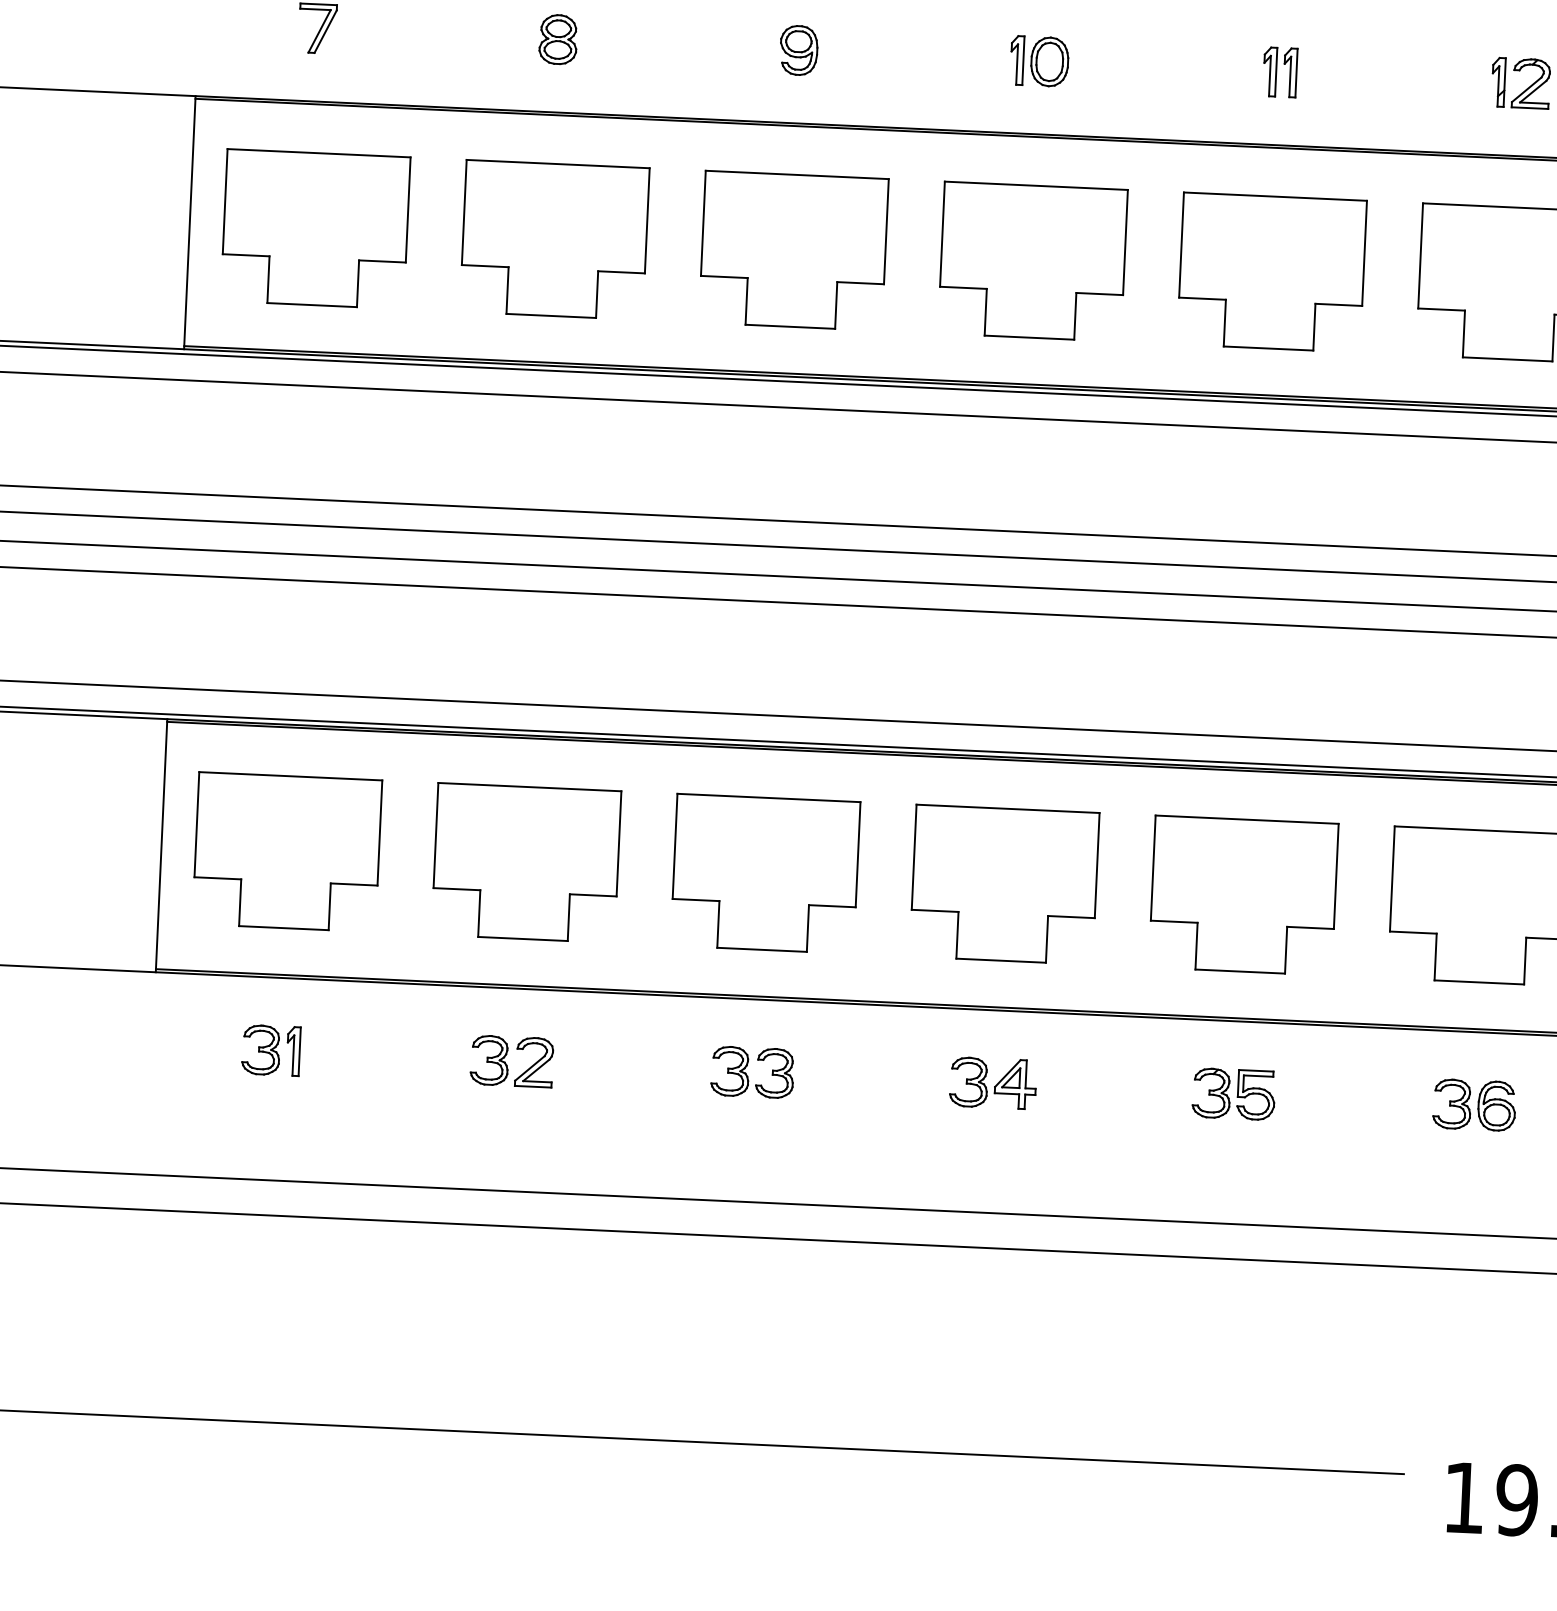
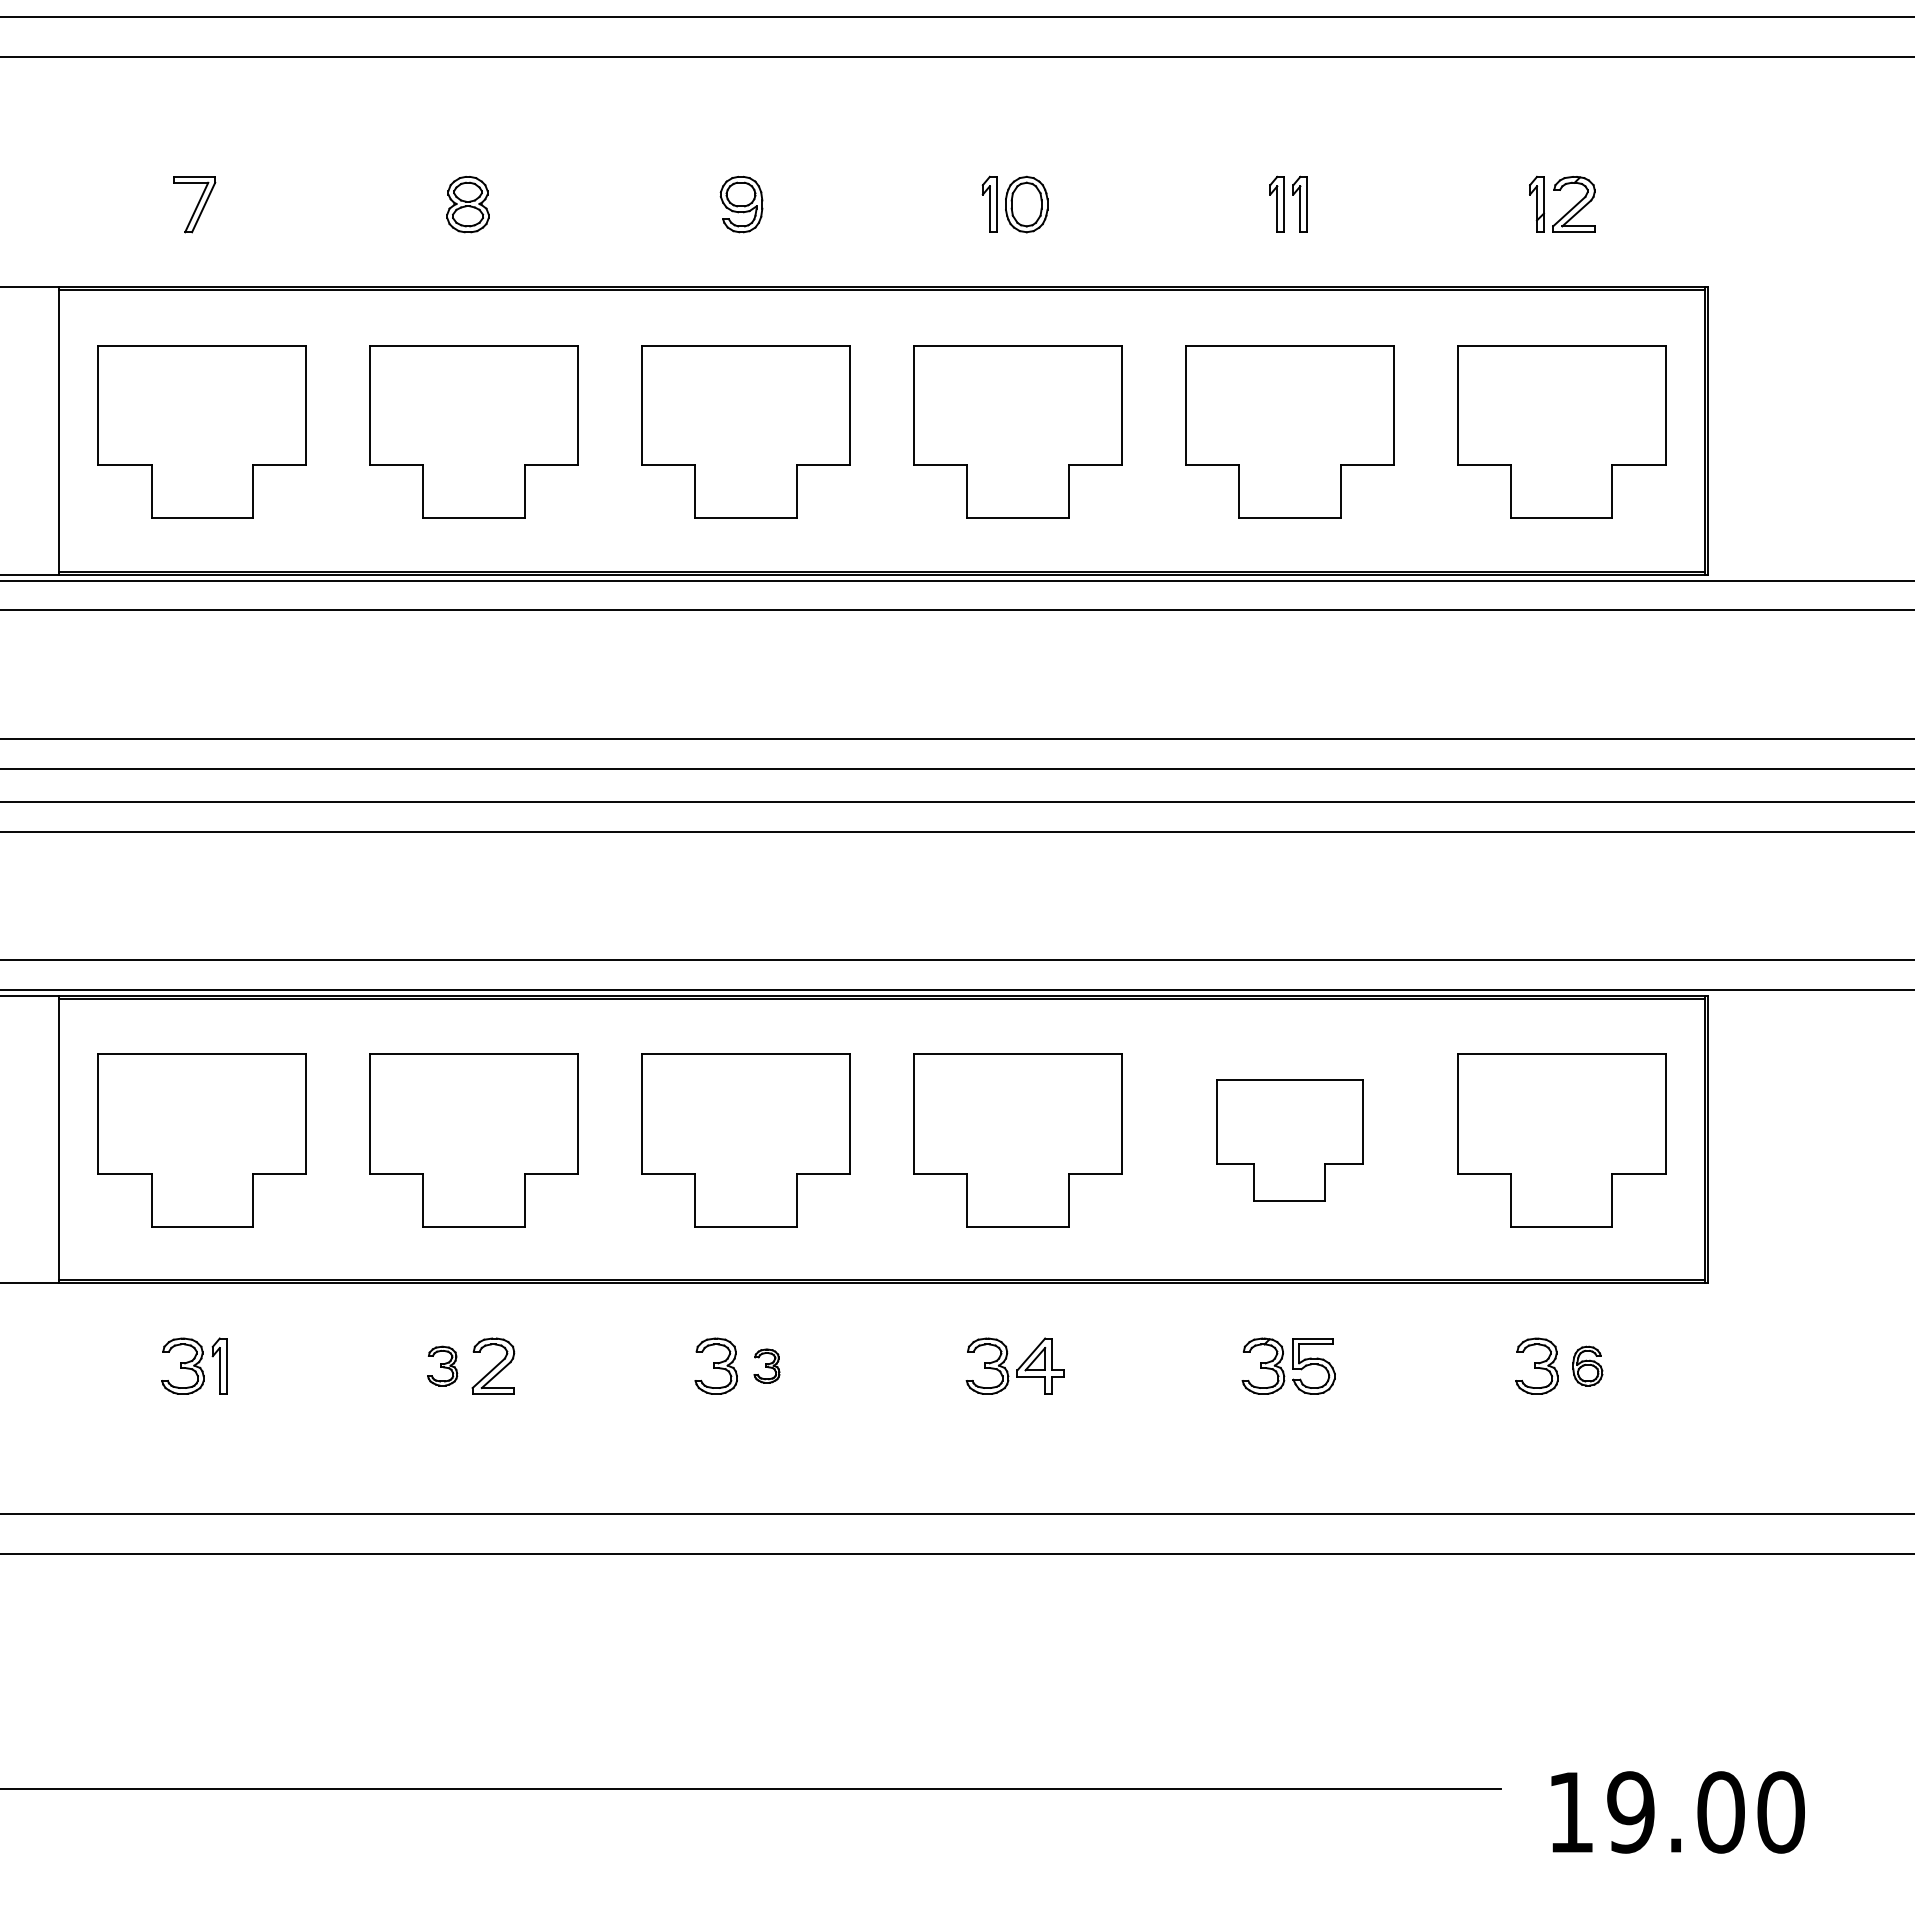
part: (1243, 895) -> (1289, 1140), size x0.7
part: (489, 1059) -> (442, 1365), size x0.7
part: (774, 1072) -> (766, 1365), size x0.6
part: (1496, 1105) -> (1587, 1365), size x0.7

